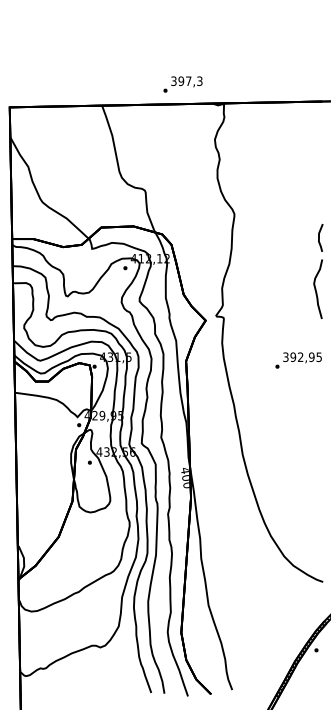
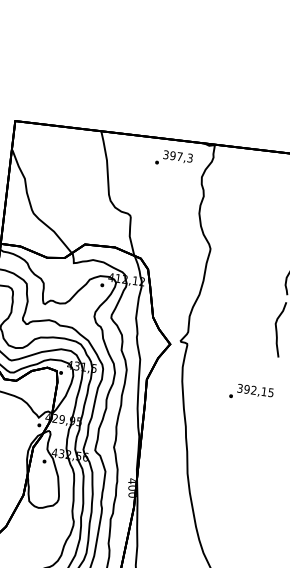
text: (182, 84) -> (173, 158), moved
text: (311, 357) -> (263, 392), 392,95 -> 392,15

